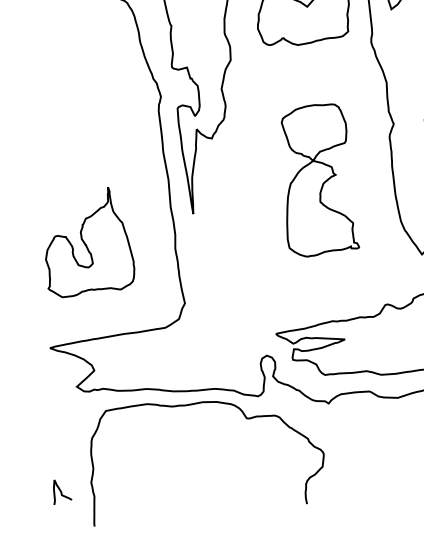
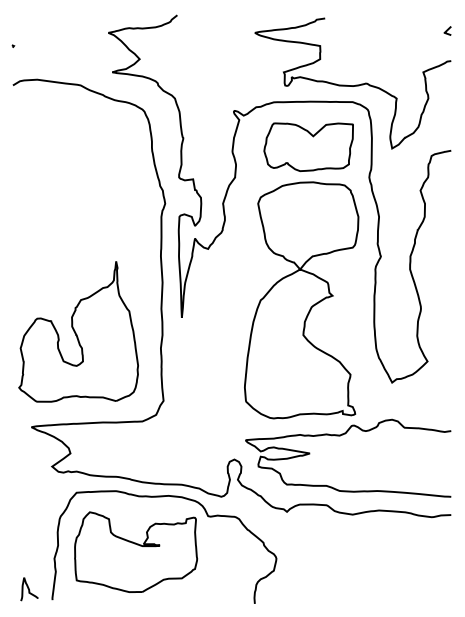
part: (316, 180) -> (301, 300), size x1.67
part: (86, 241) -> (78, 331), size x1.43
part: (176, 464) -> (136, 551), added
curve: (61, 491) -> (29, 589), moved

